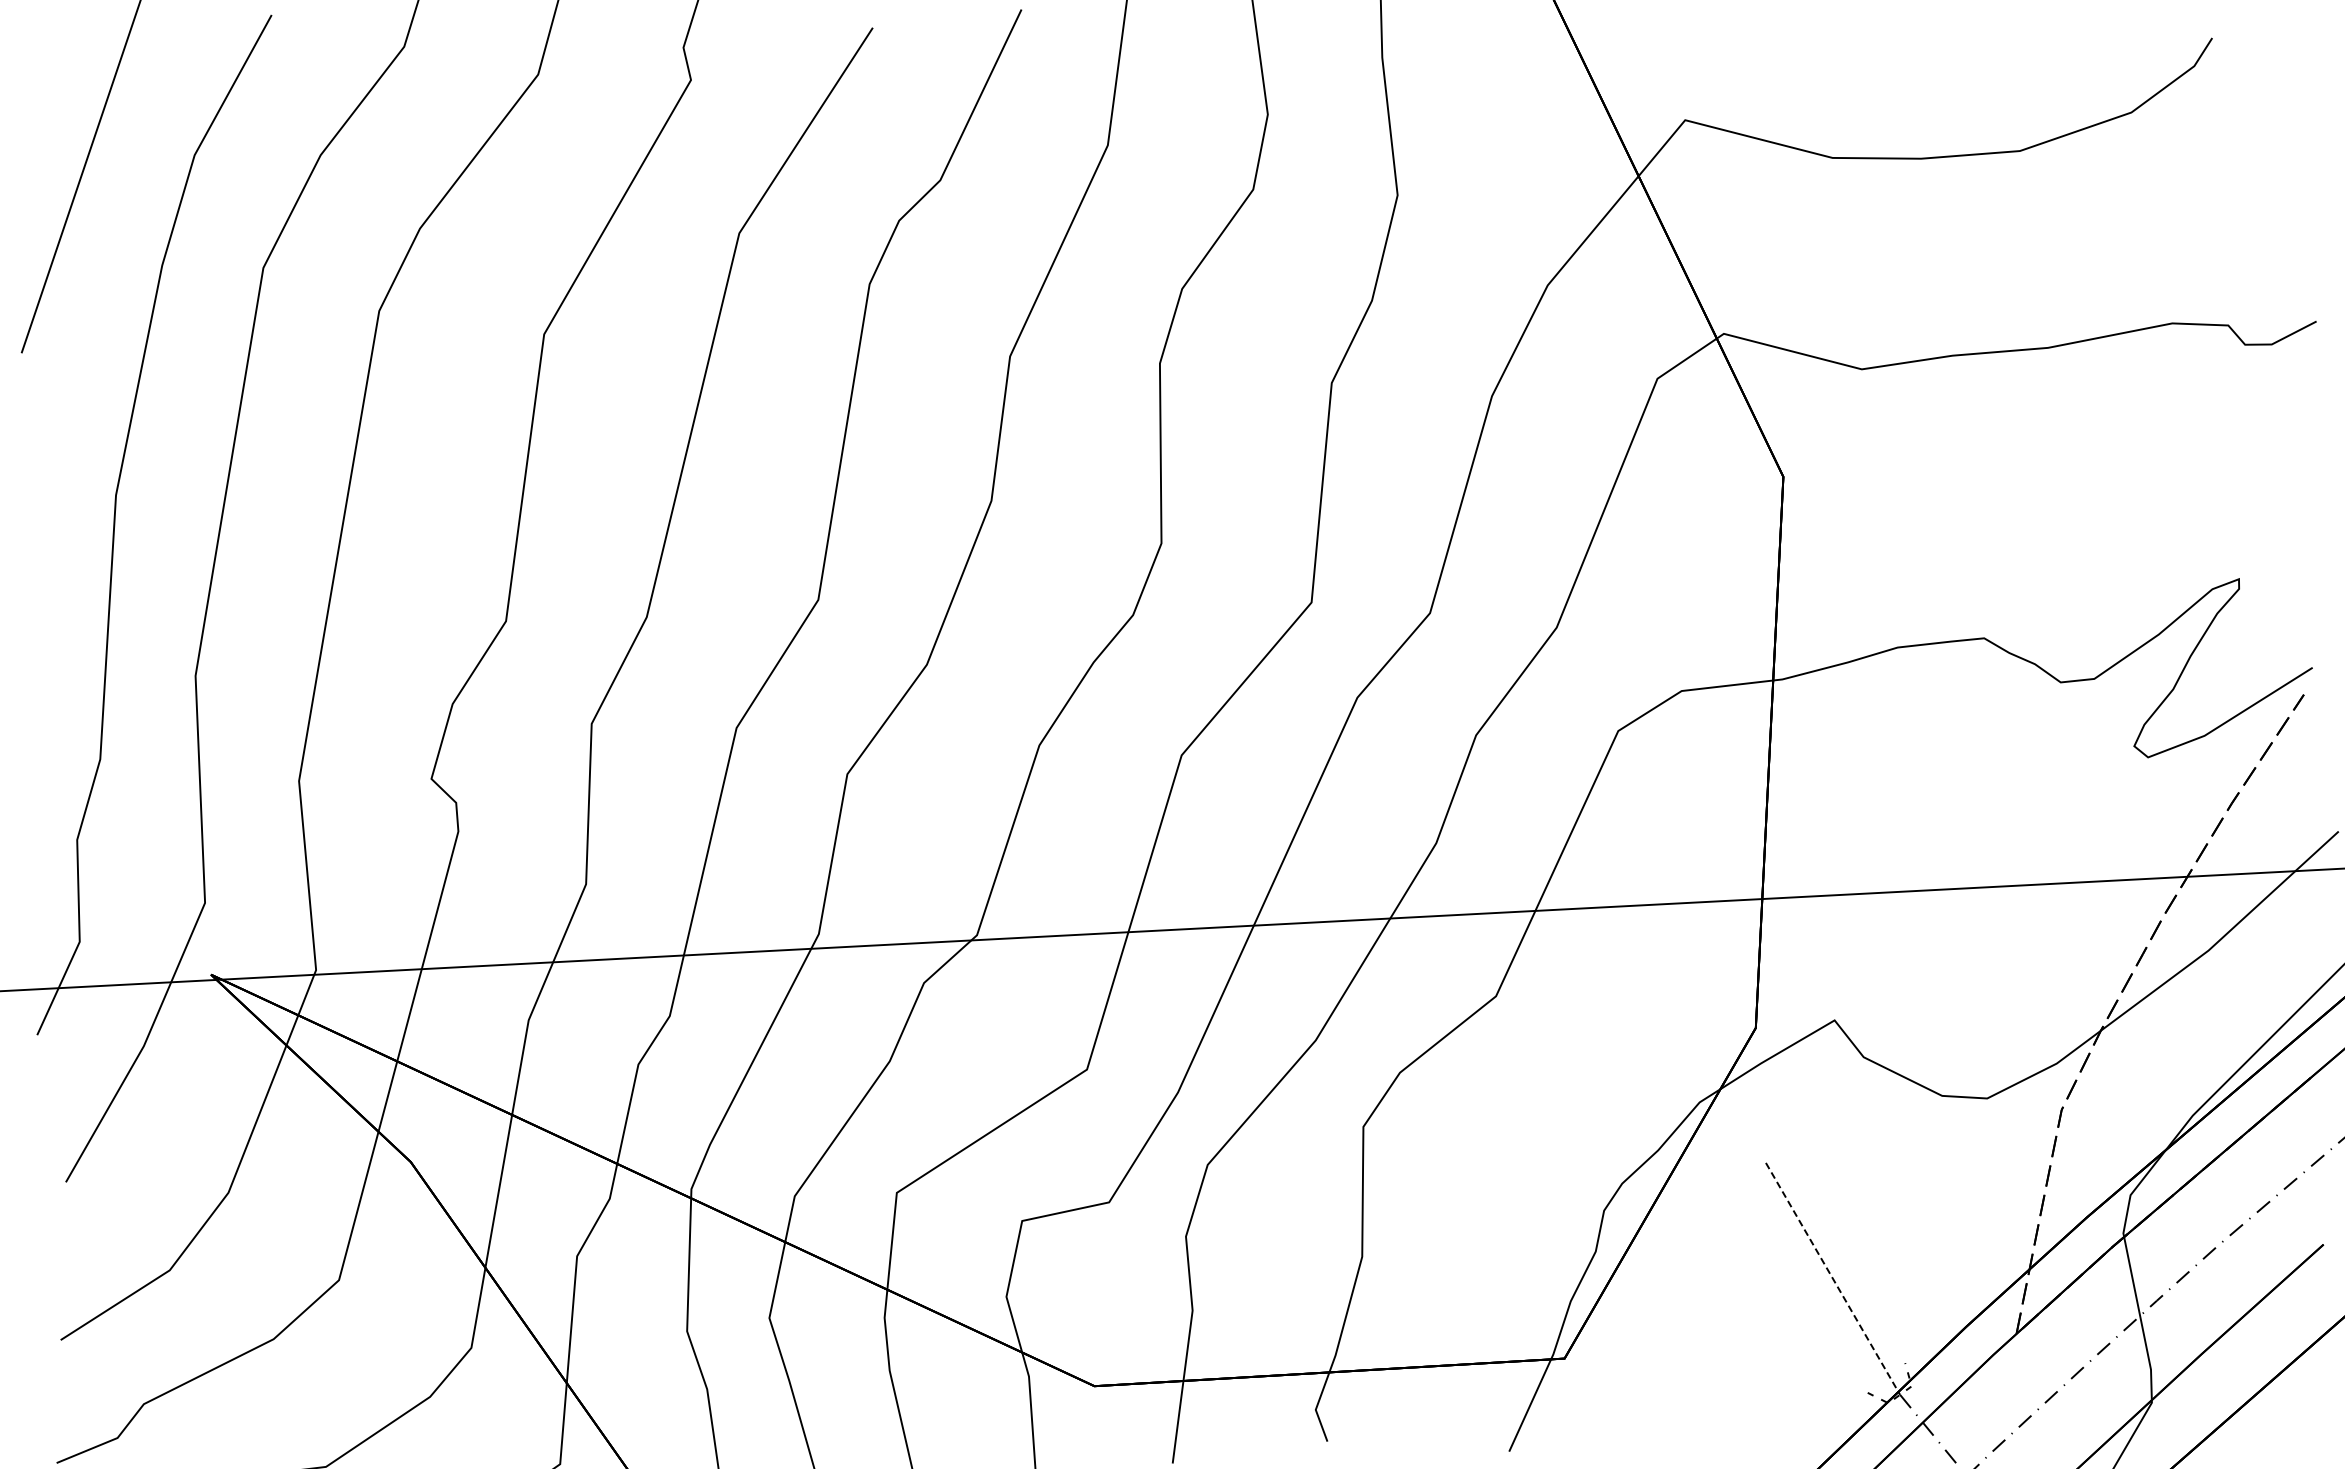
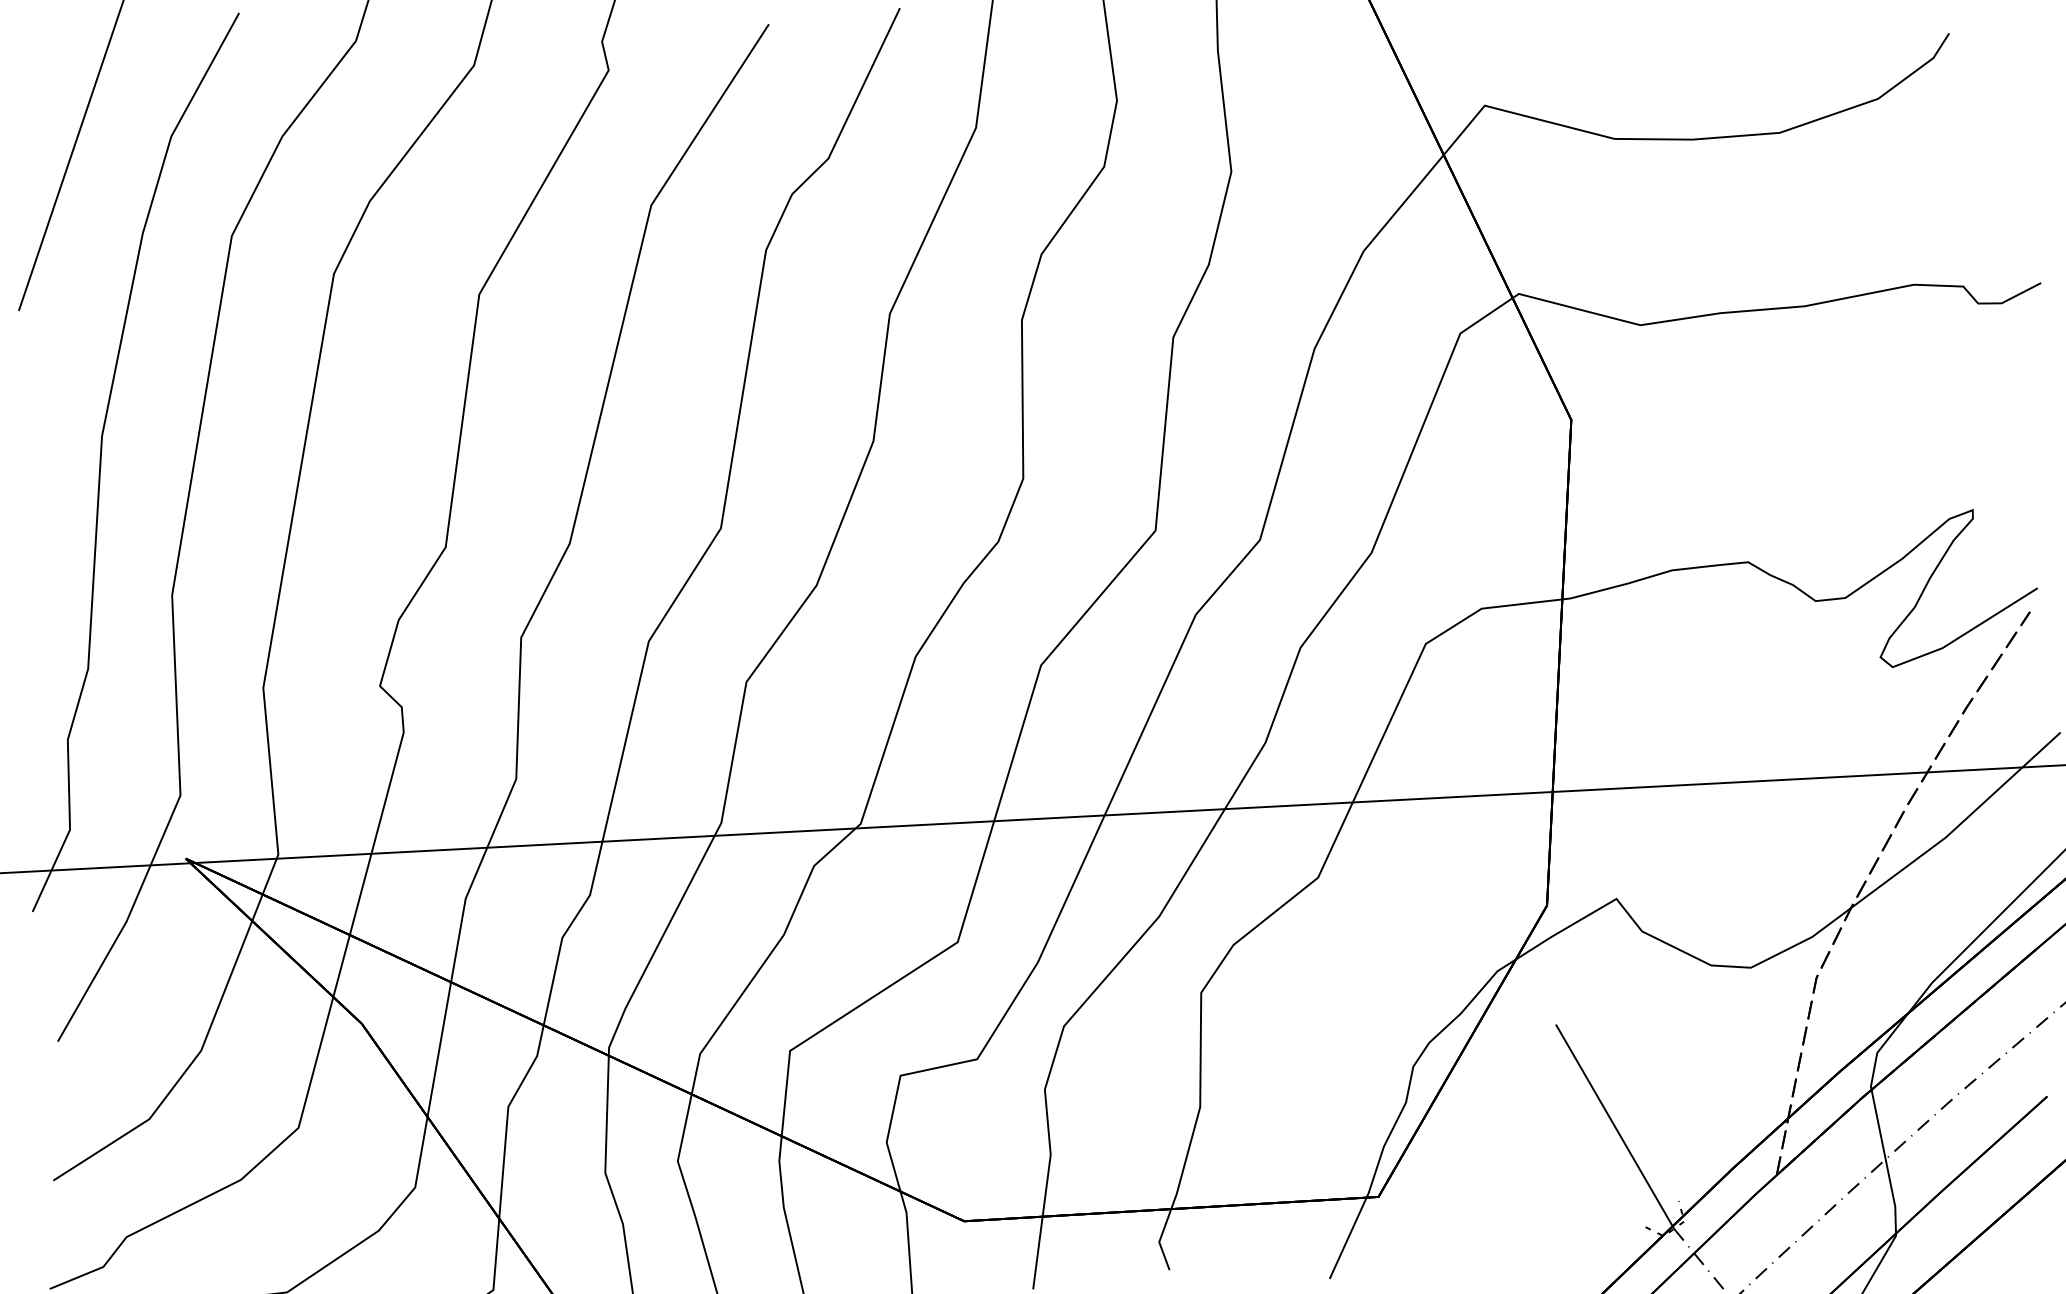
line: (1833, 1278) -> (1615, 1126), dashed -> solid

